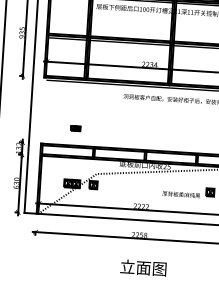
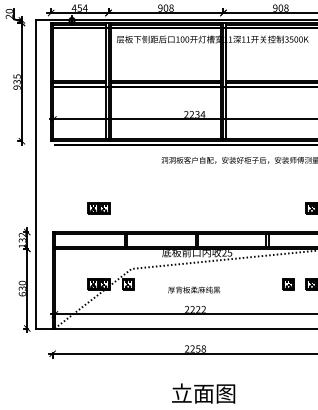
part: (75, 128) -> (98, 208), size x1.67
text: (181, 194) -> (194, 289), moved

